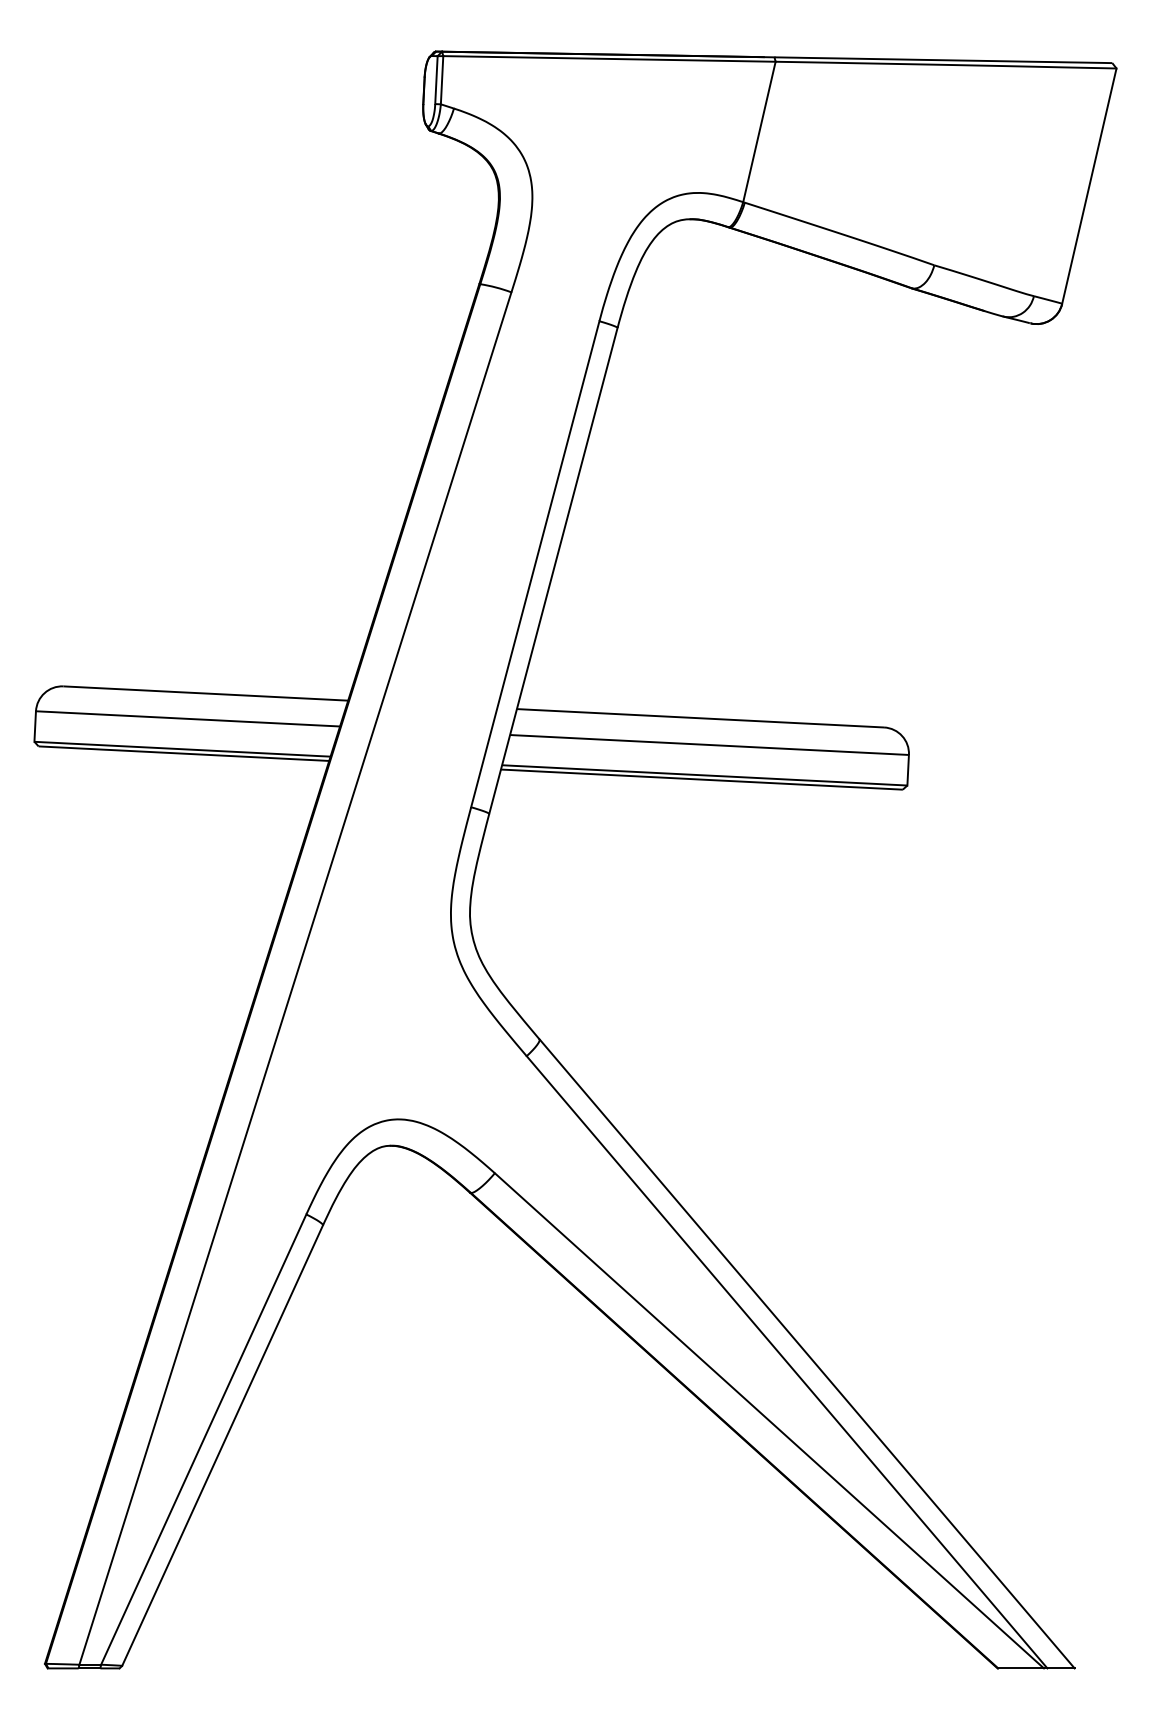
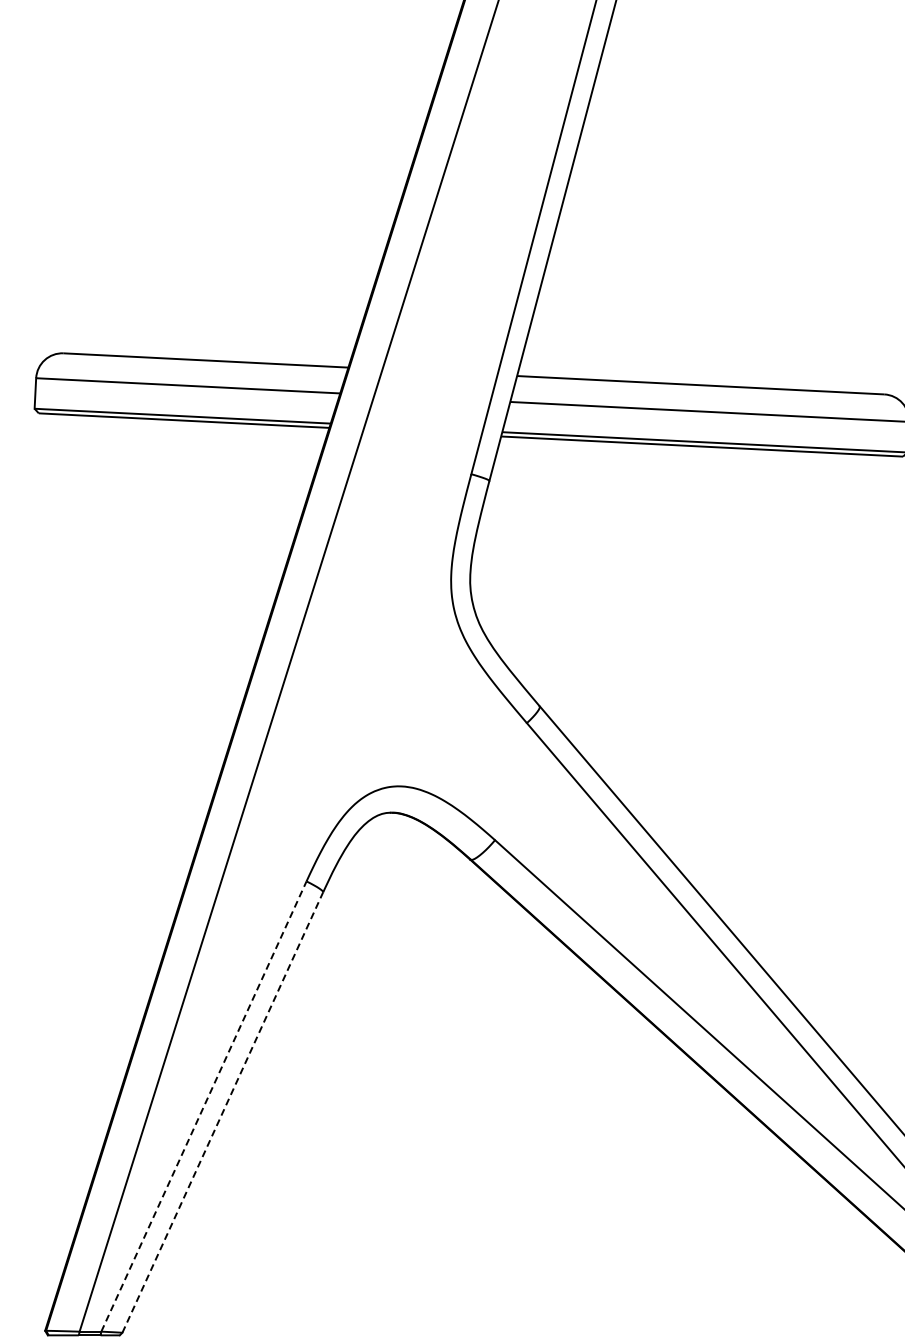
line: (203, 1439) -> (203, 1106), solid -> dashed
line: (222, 1445) -> (222, 1112), solid -> dashed

